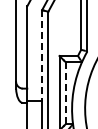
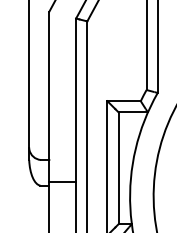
line: (42, 55) -> (76, 100), dashed -> solid
line: (65, 93) -> (118, 168), dashed -> solid

